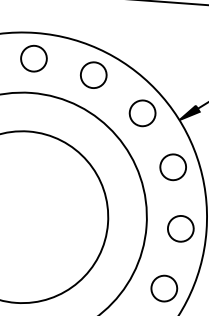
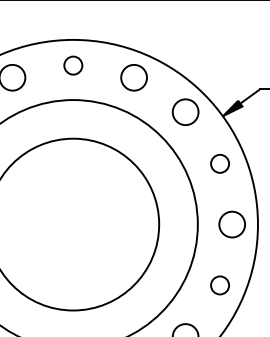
circle: (34, 58) -> (73, 65), size x0.7
circle: (172, 166) -> (219, 163), size x0.7
circle: (163, 288) -> (219, 285), size x0.7

